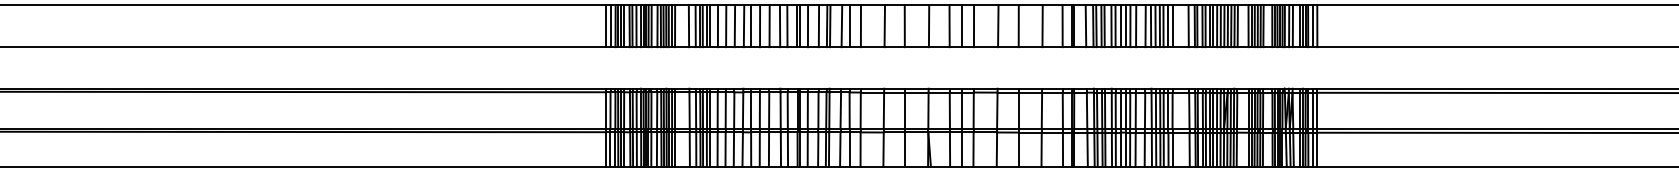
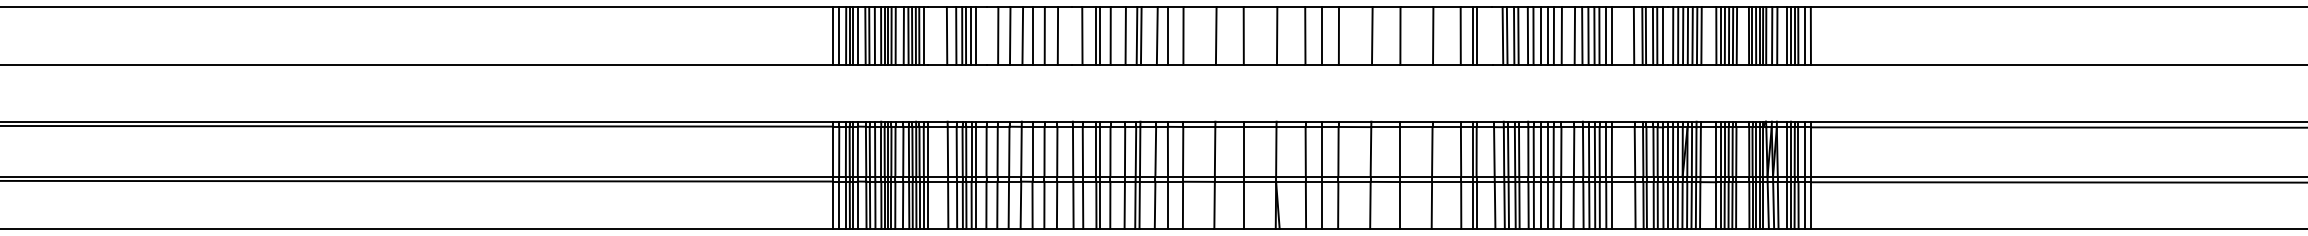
line: (674, 25) -> (927, 35), removed
line: (717, 25) -> (986, 35), removed
line: (780, 25) -> (1072, 35), removed
line: (1085, 25) -> (1492, 35), removed
line: (1213, 25) -> (1667, 35), removed

